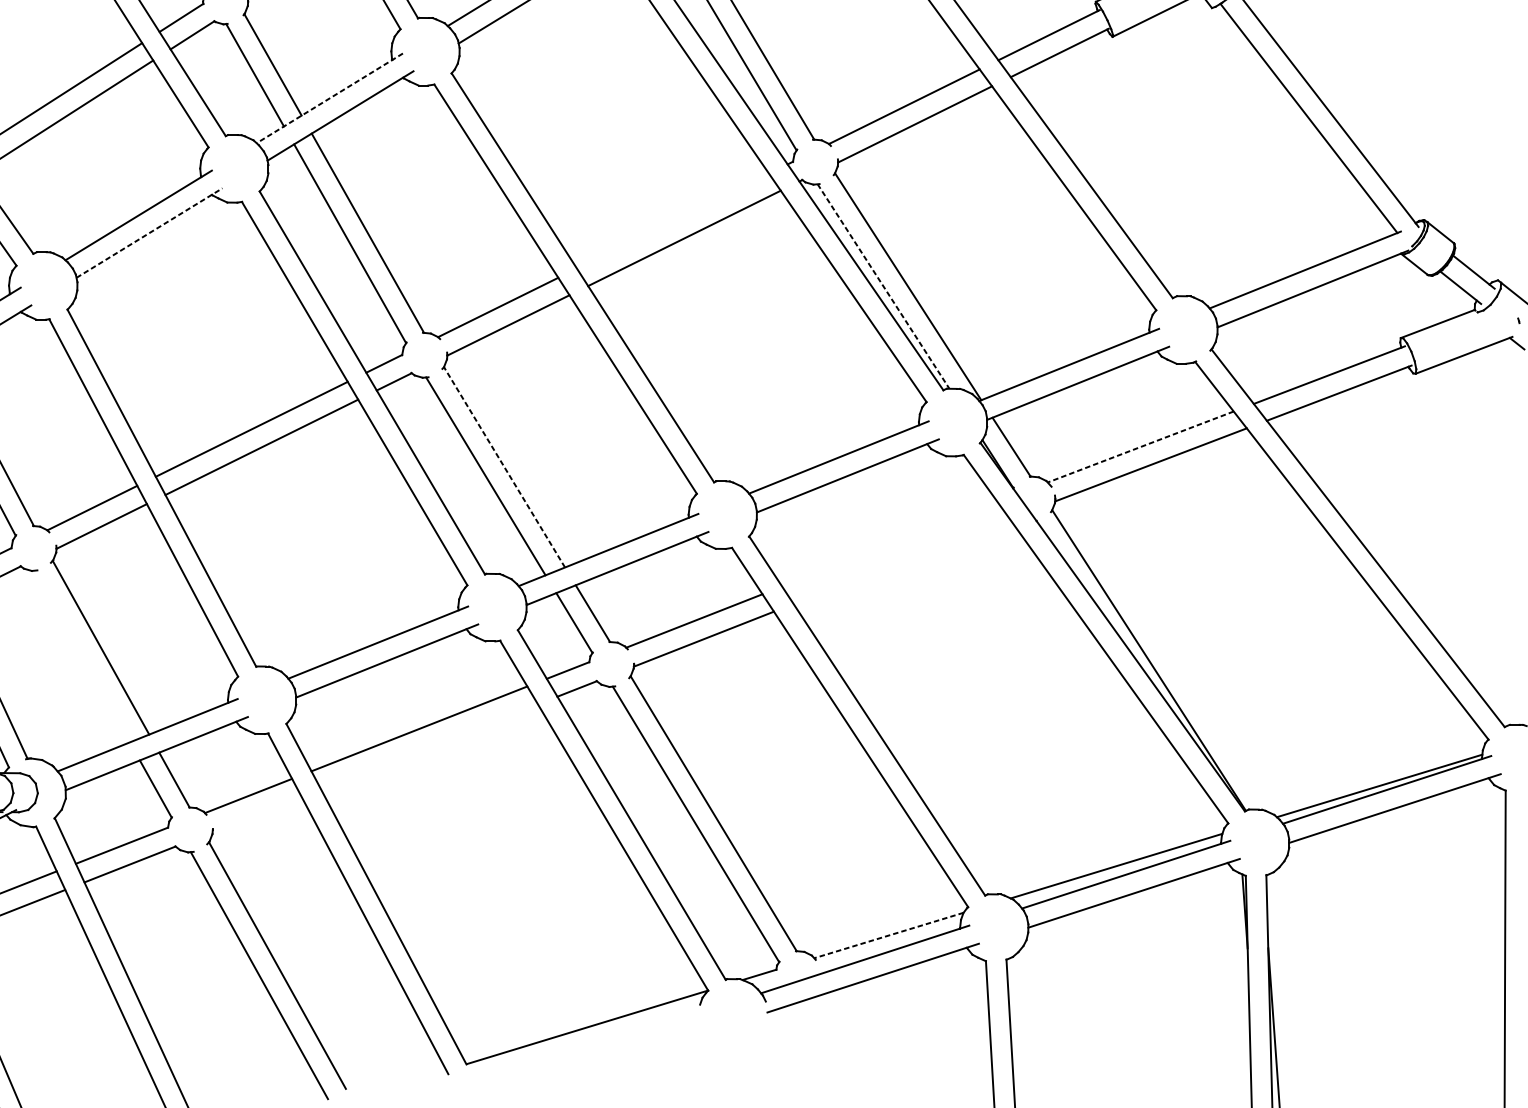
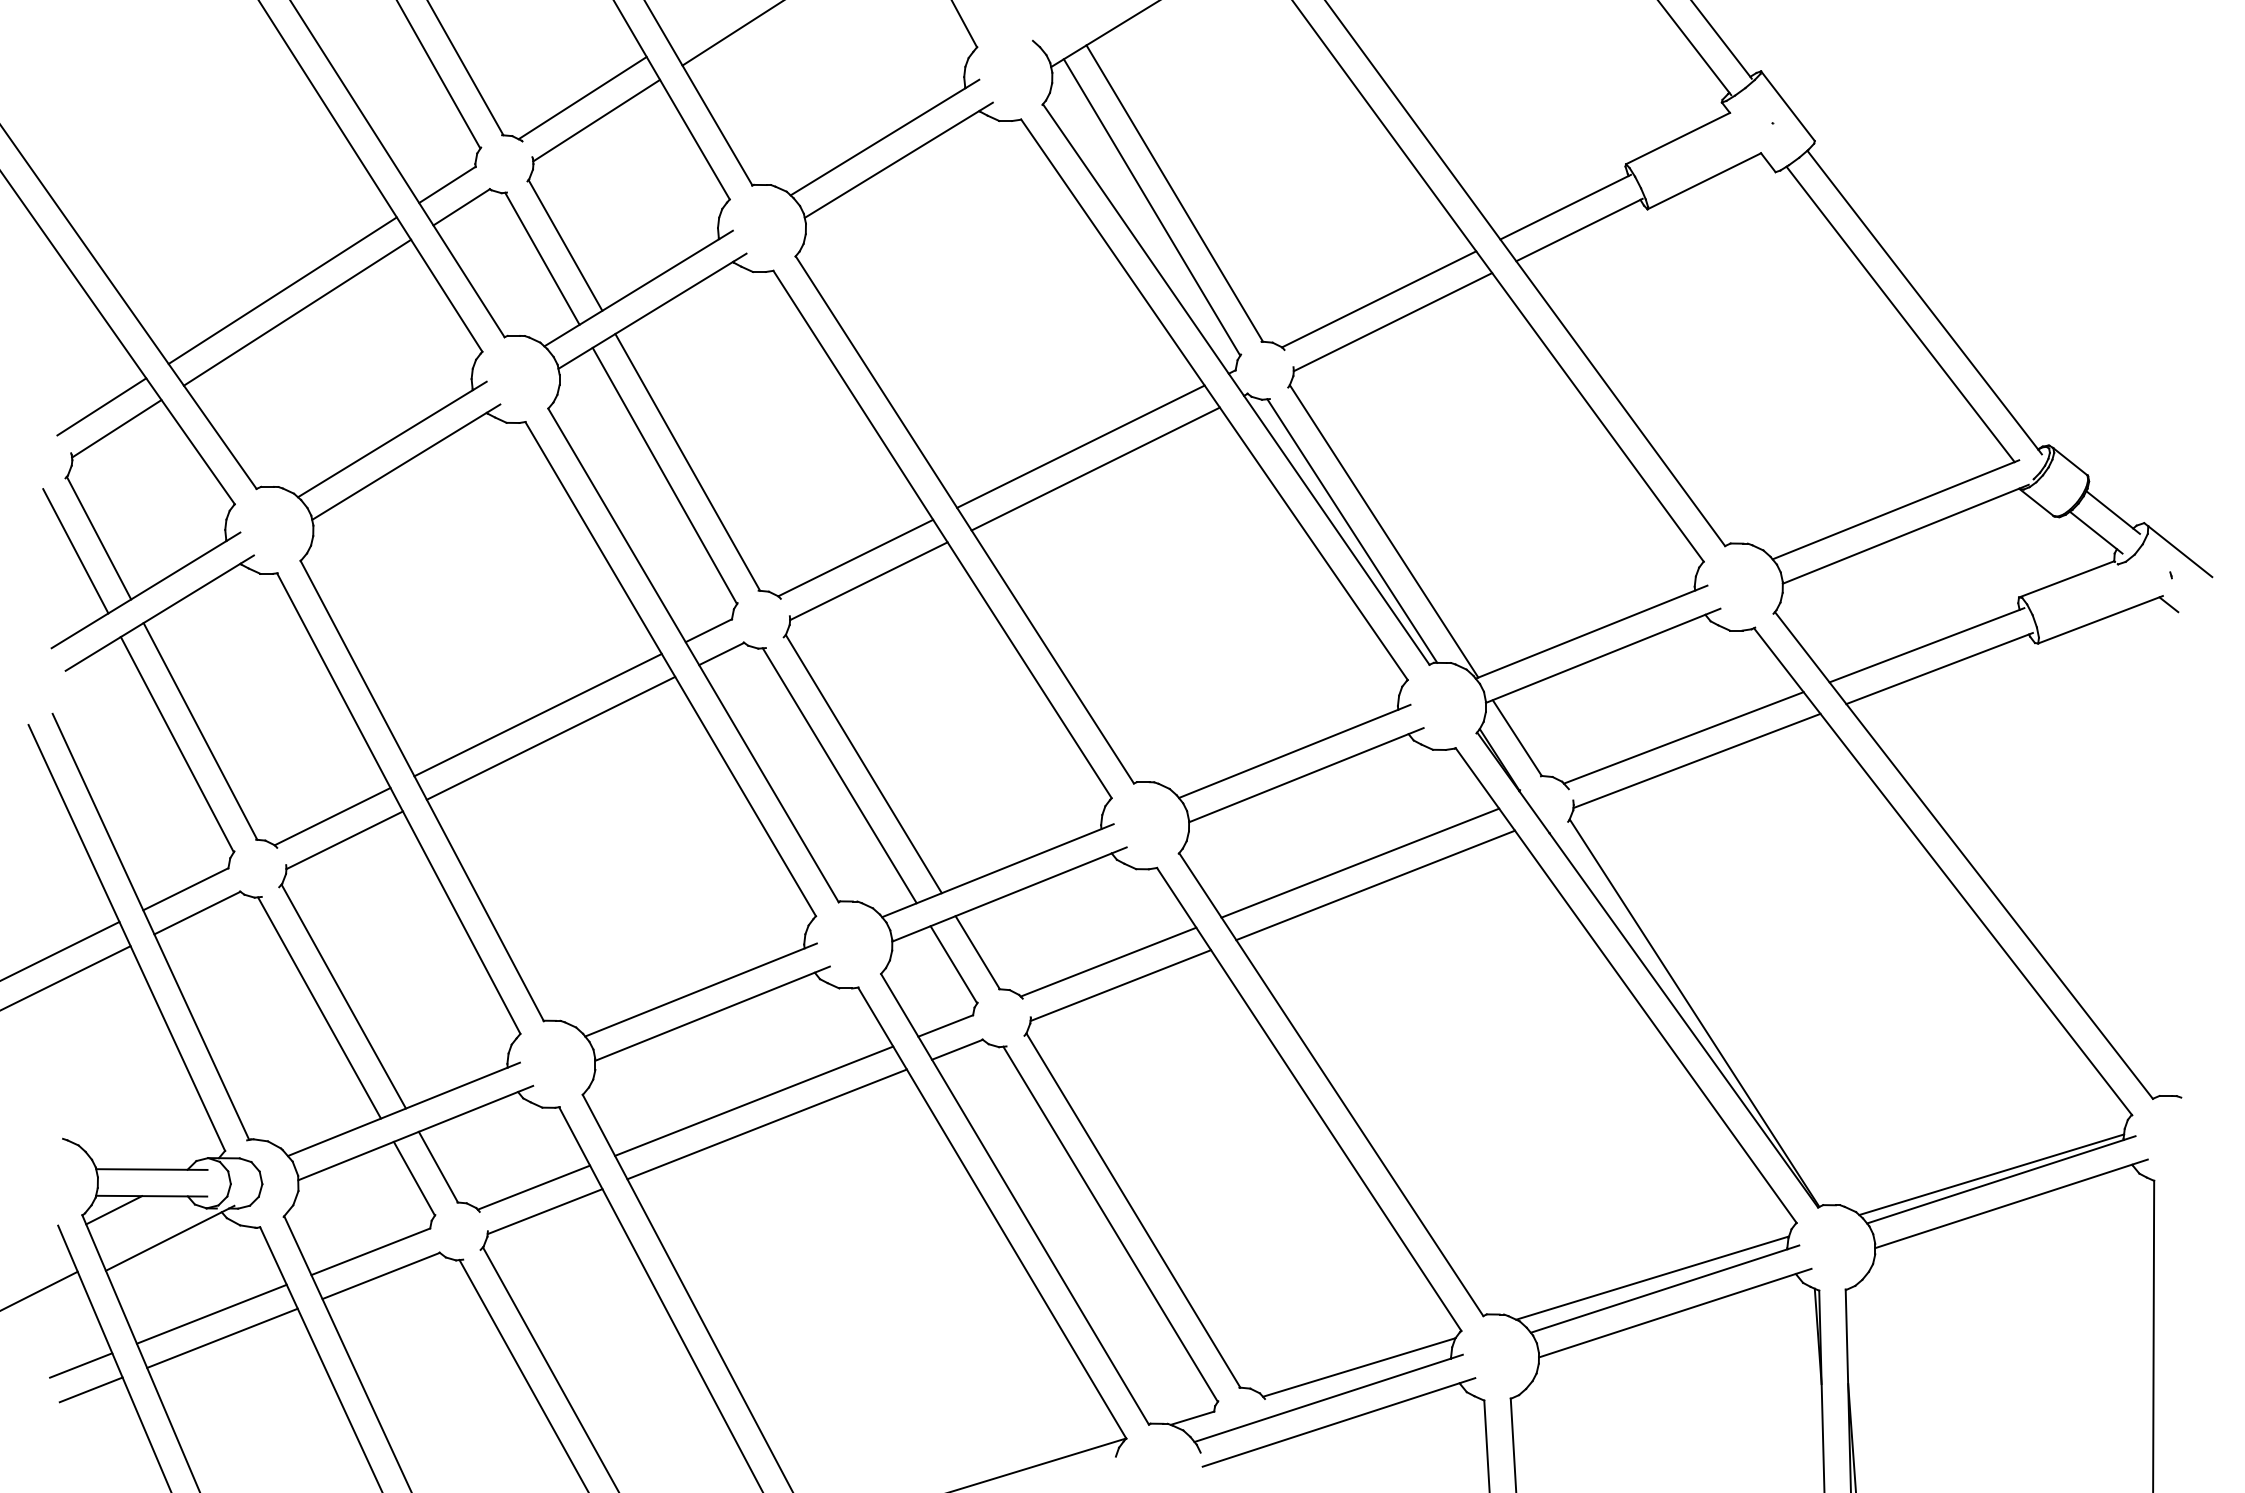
line: (329, 98) -> (638, 288), dashed -> solid
line: (672, 220) -> (1080, 446), added
line: (149, 232) -> (406, 461), dashed -> solid
line: (883, 286) -> (1352, 531), dashed -> solid
line: (1140, 447) -> (1683, 738), dashed -> solid
line: (504, 467) -> (863, 764), dashed -> solid
line: (889, 543) -> (1360, 862), added
line: (901, 561) -> (1375, 885), added
line: (82, 656) -> (319, 1007), added
line: (429, 746) -> (766, 1124), added
line: (256, 814) -> (544, 1211), added
line: (889, 935) -> (1359, 1367), dashed -> solid

